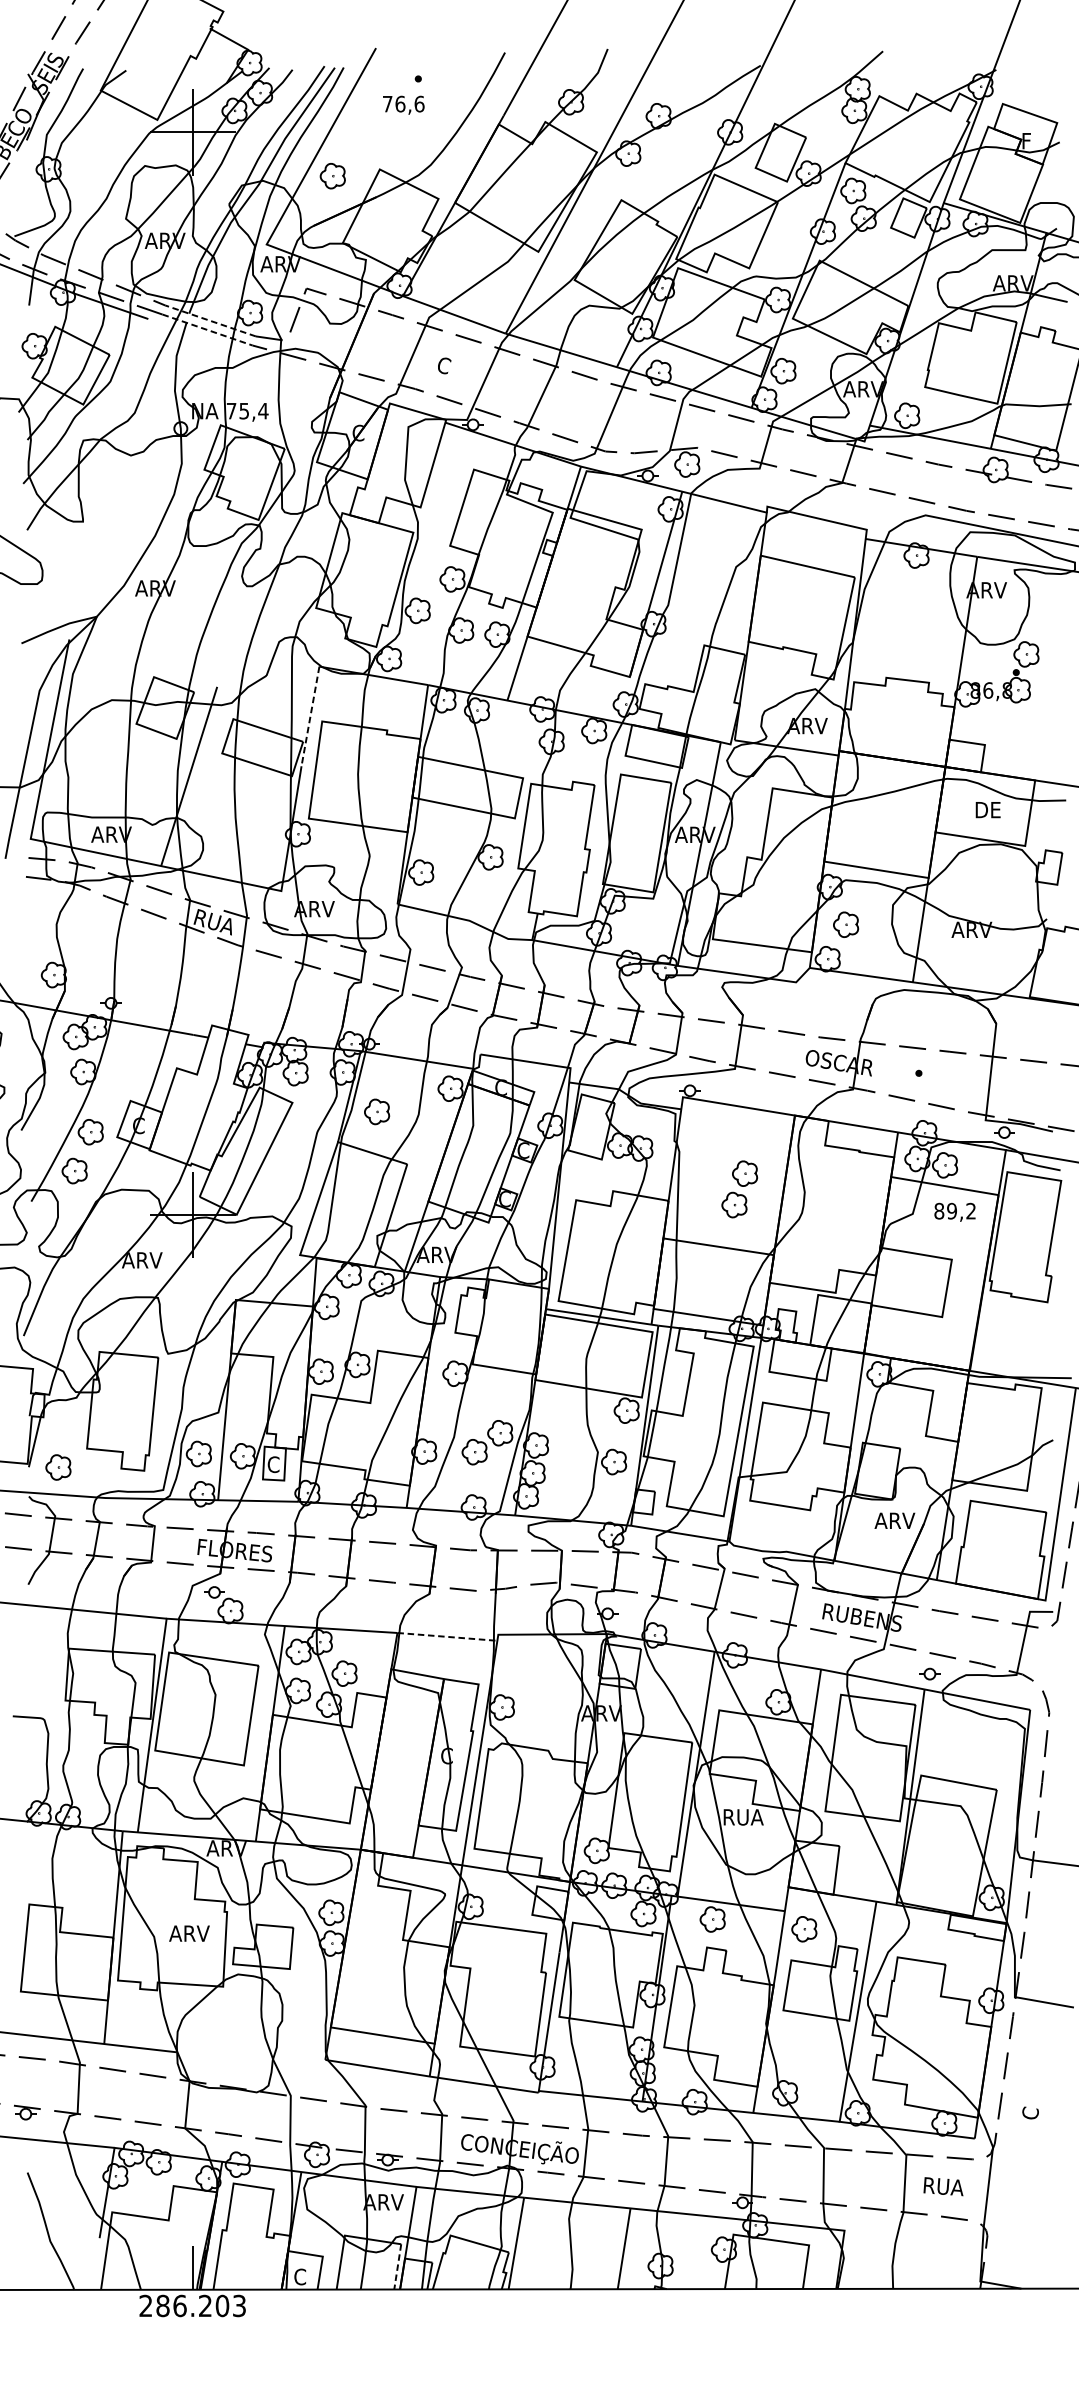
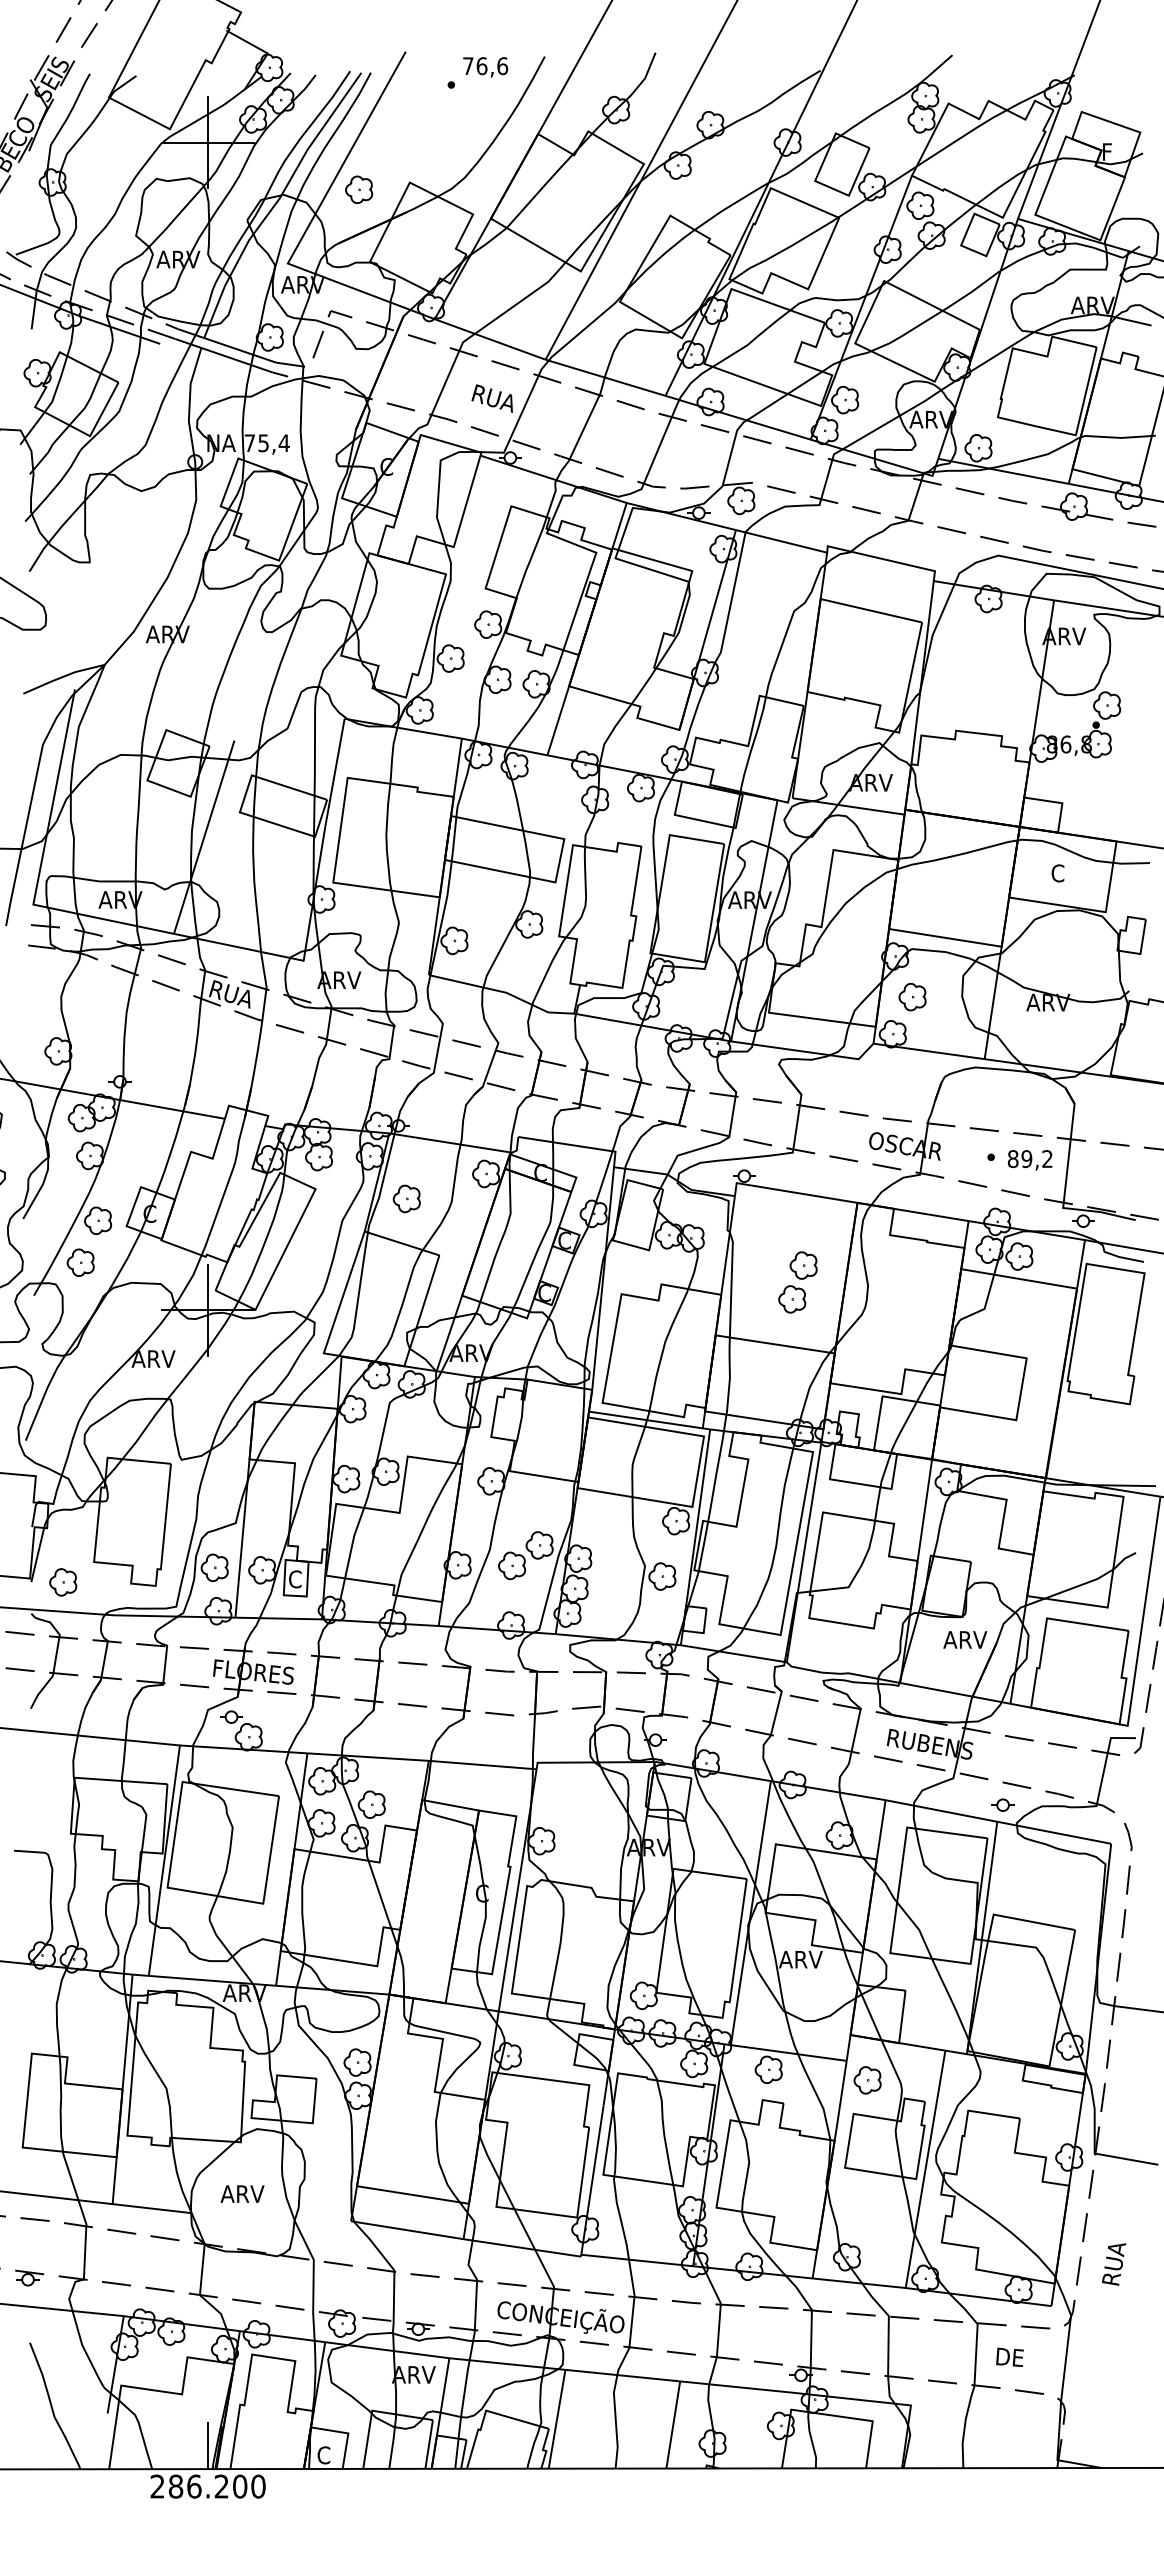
text: (403, 105) -> (485, 67), moved
line: (210, 320) -> (227, 345), dashed -> solid
line: (207, 329) -> (224, 355), dashed -> solid
text: (455, 369) -> (491, 398), C -> RUA
line: (310, 716) -> (335, 772), dashed -> solid
text: (987, 810) -> (1065, 873), DE -> C
text: (954, 1212) -> (1029, 1160), moved
line: (448, 1637) -> (483, 1765), dashed -> solid
text: (743, 1817) -> (801, 1959), RUA -> ARV
text: (189, 1933) -> (242, 2193), moved
text: (1033, 2100) -> (1114, 2264), C -> RUA
text: (944, 2187) -> (1018, 2358), RUA -> DE
line: (398, 2266) -> (429, 2444), dashed -> solid
text: (239, 2305) -> (258, 2486), 286.203 -> 286.200

